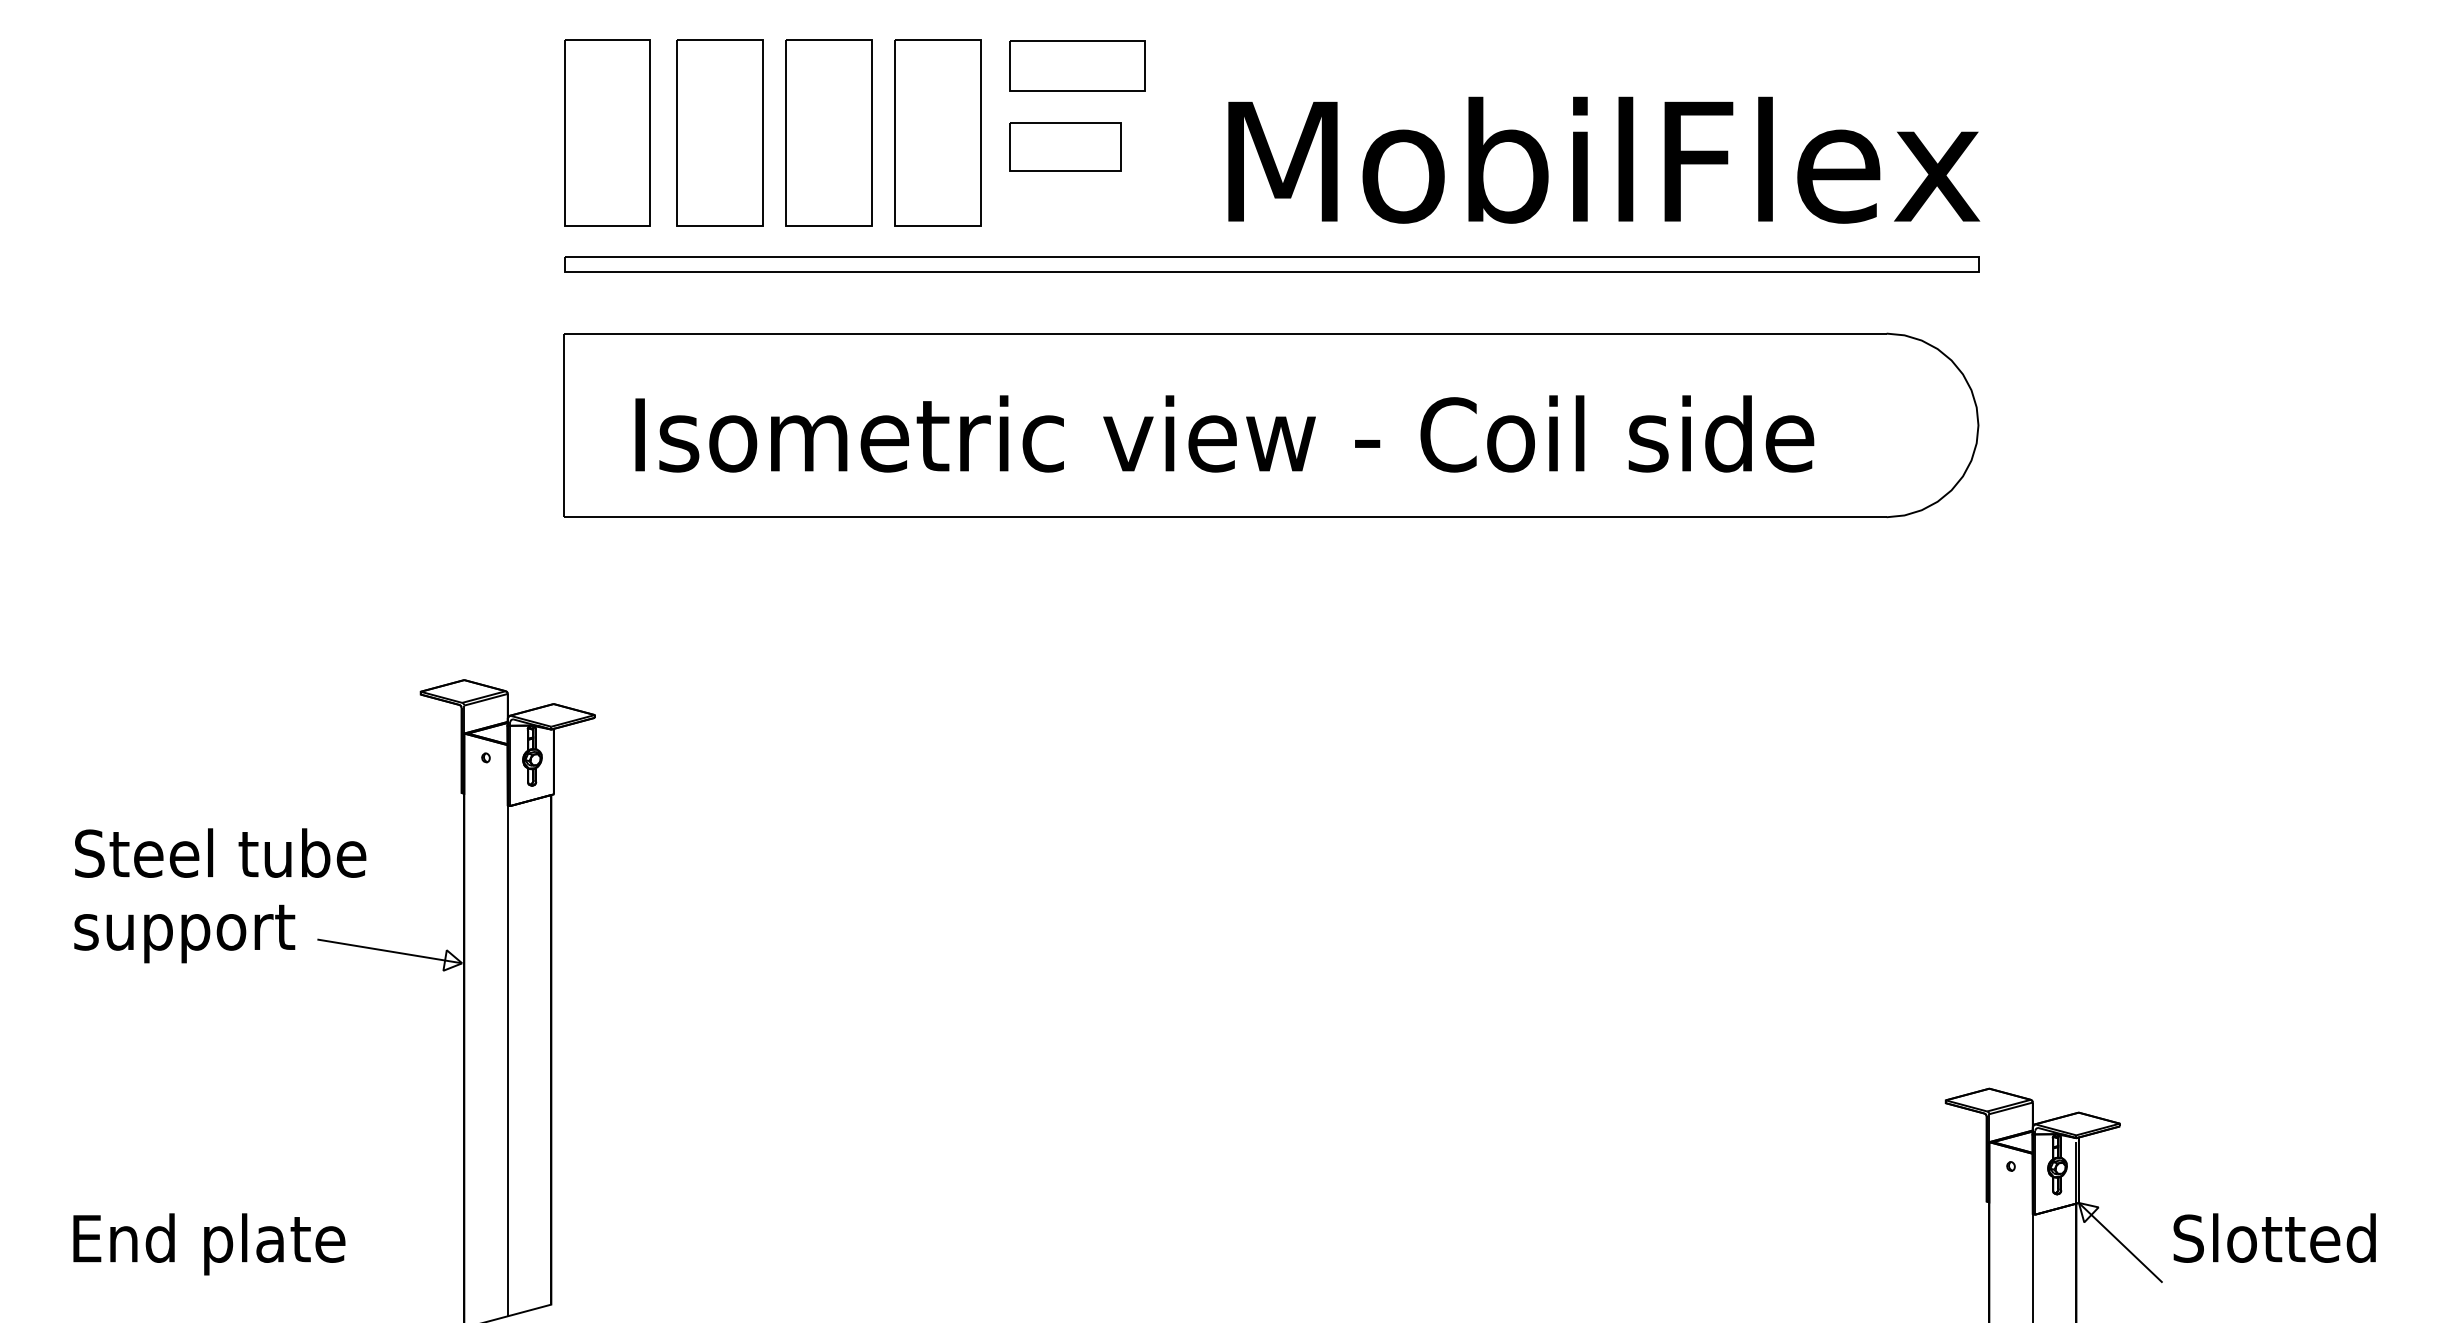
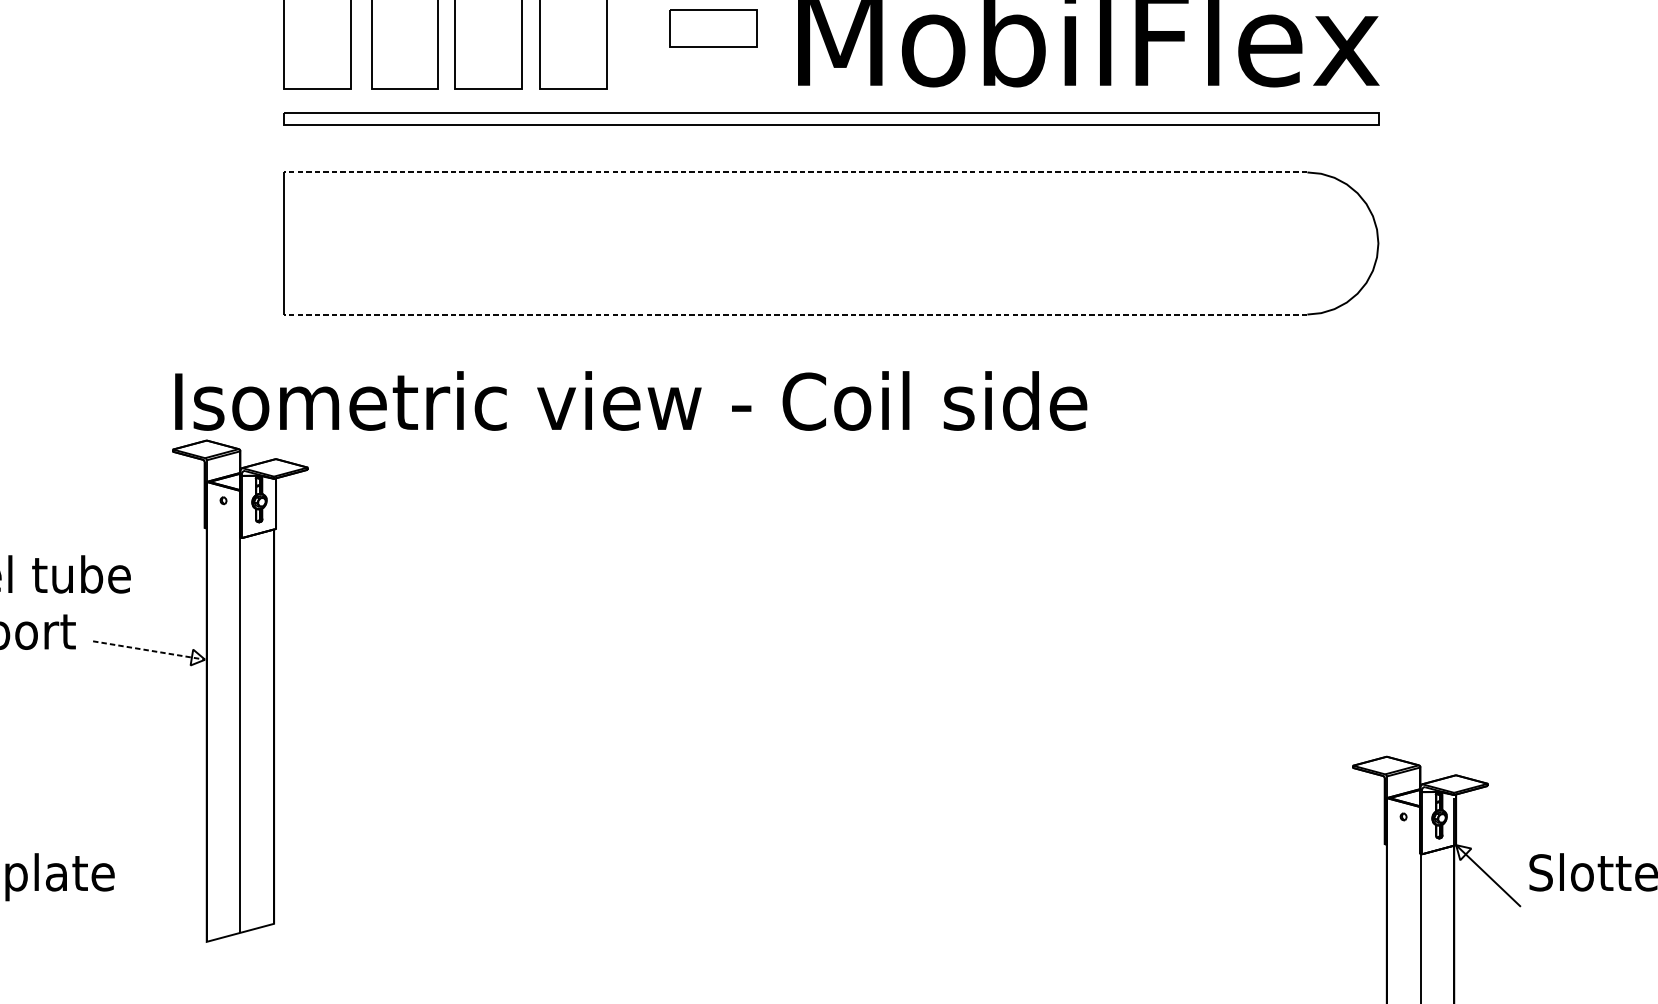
part: (1065, 146) -> (713, 27), moved
line: (1224, 333) -> (794, 172), solid -> dashed
text: (1224, 433) -> (630, 400), moved
line: (1224, 517) -> (794, 314), solid -> dashed
line: (390, 951) -> (149, 650), solid -> dashed

